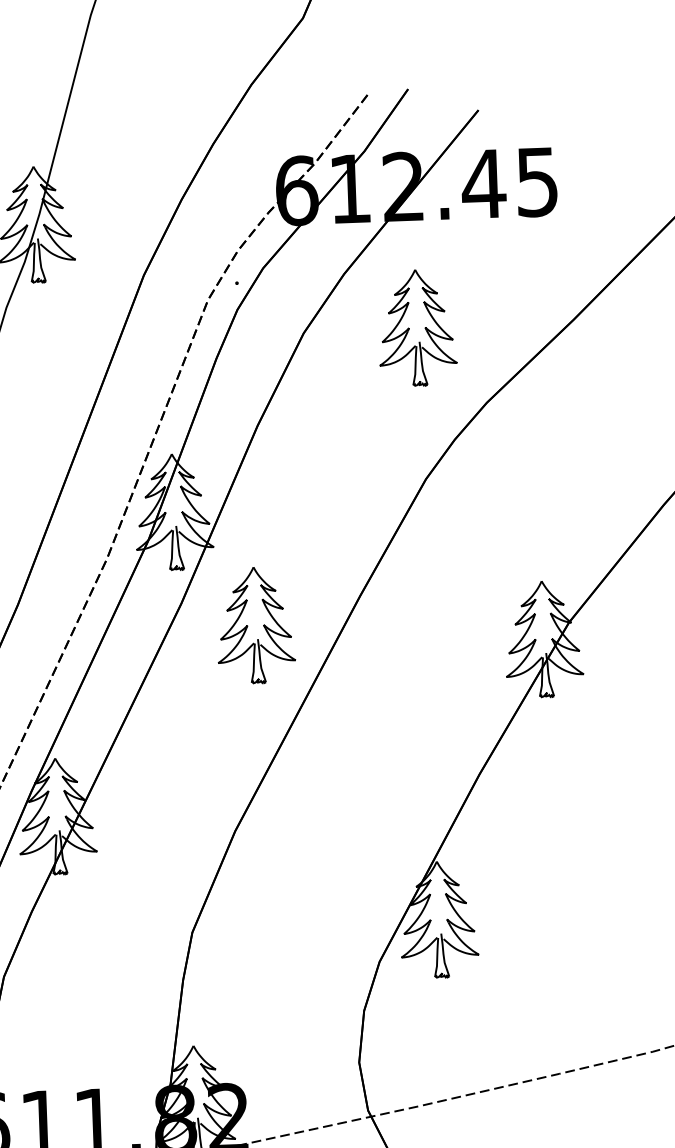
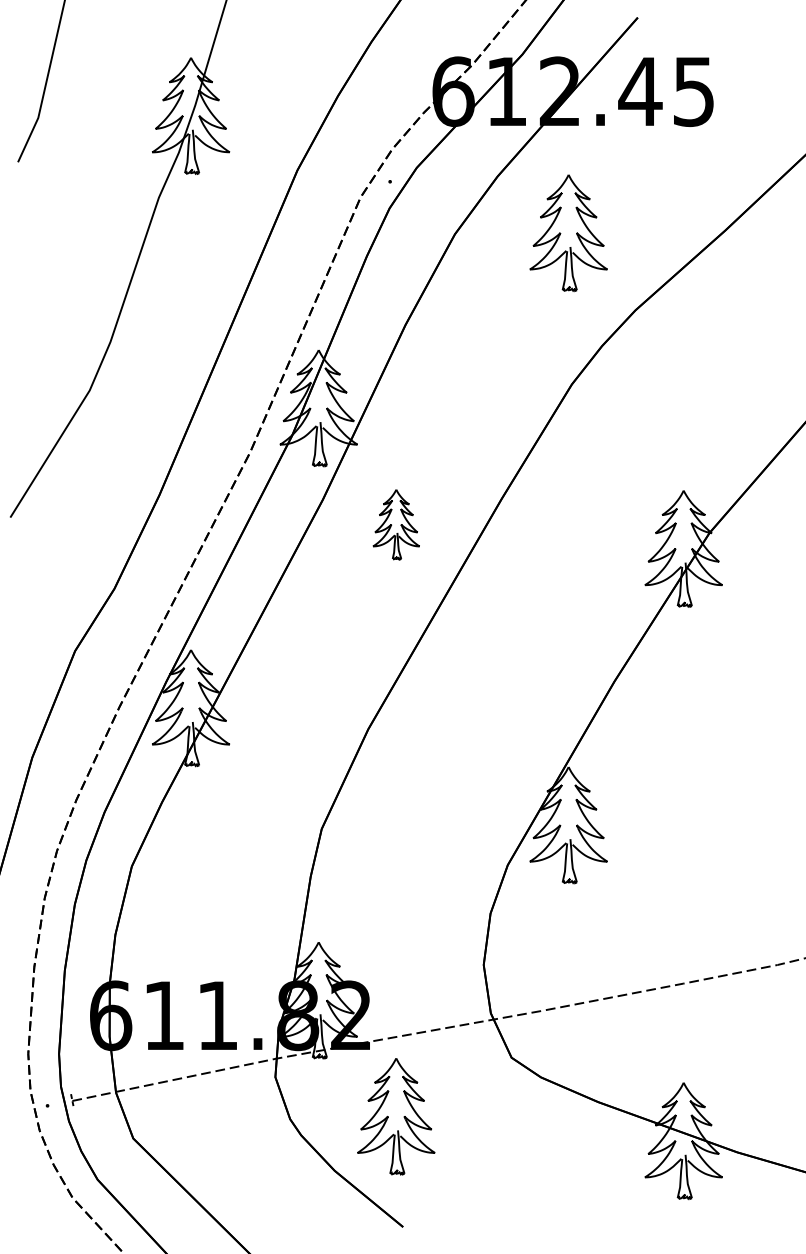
part: (255, 625) -> (396, 524), size x0.6

